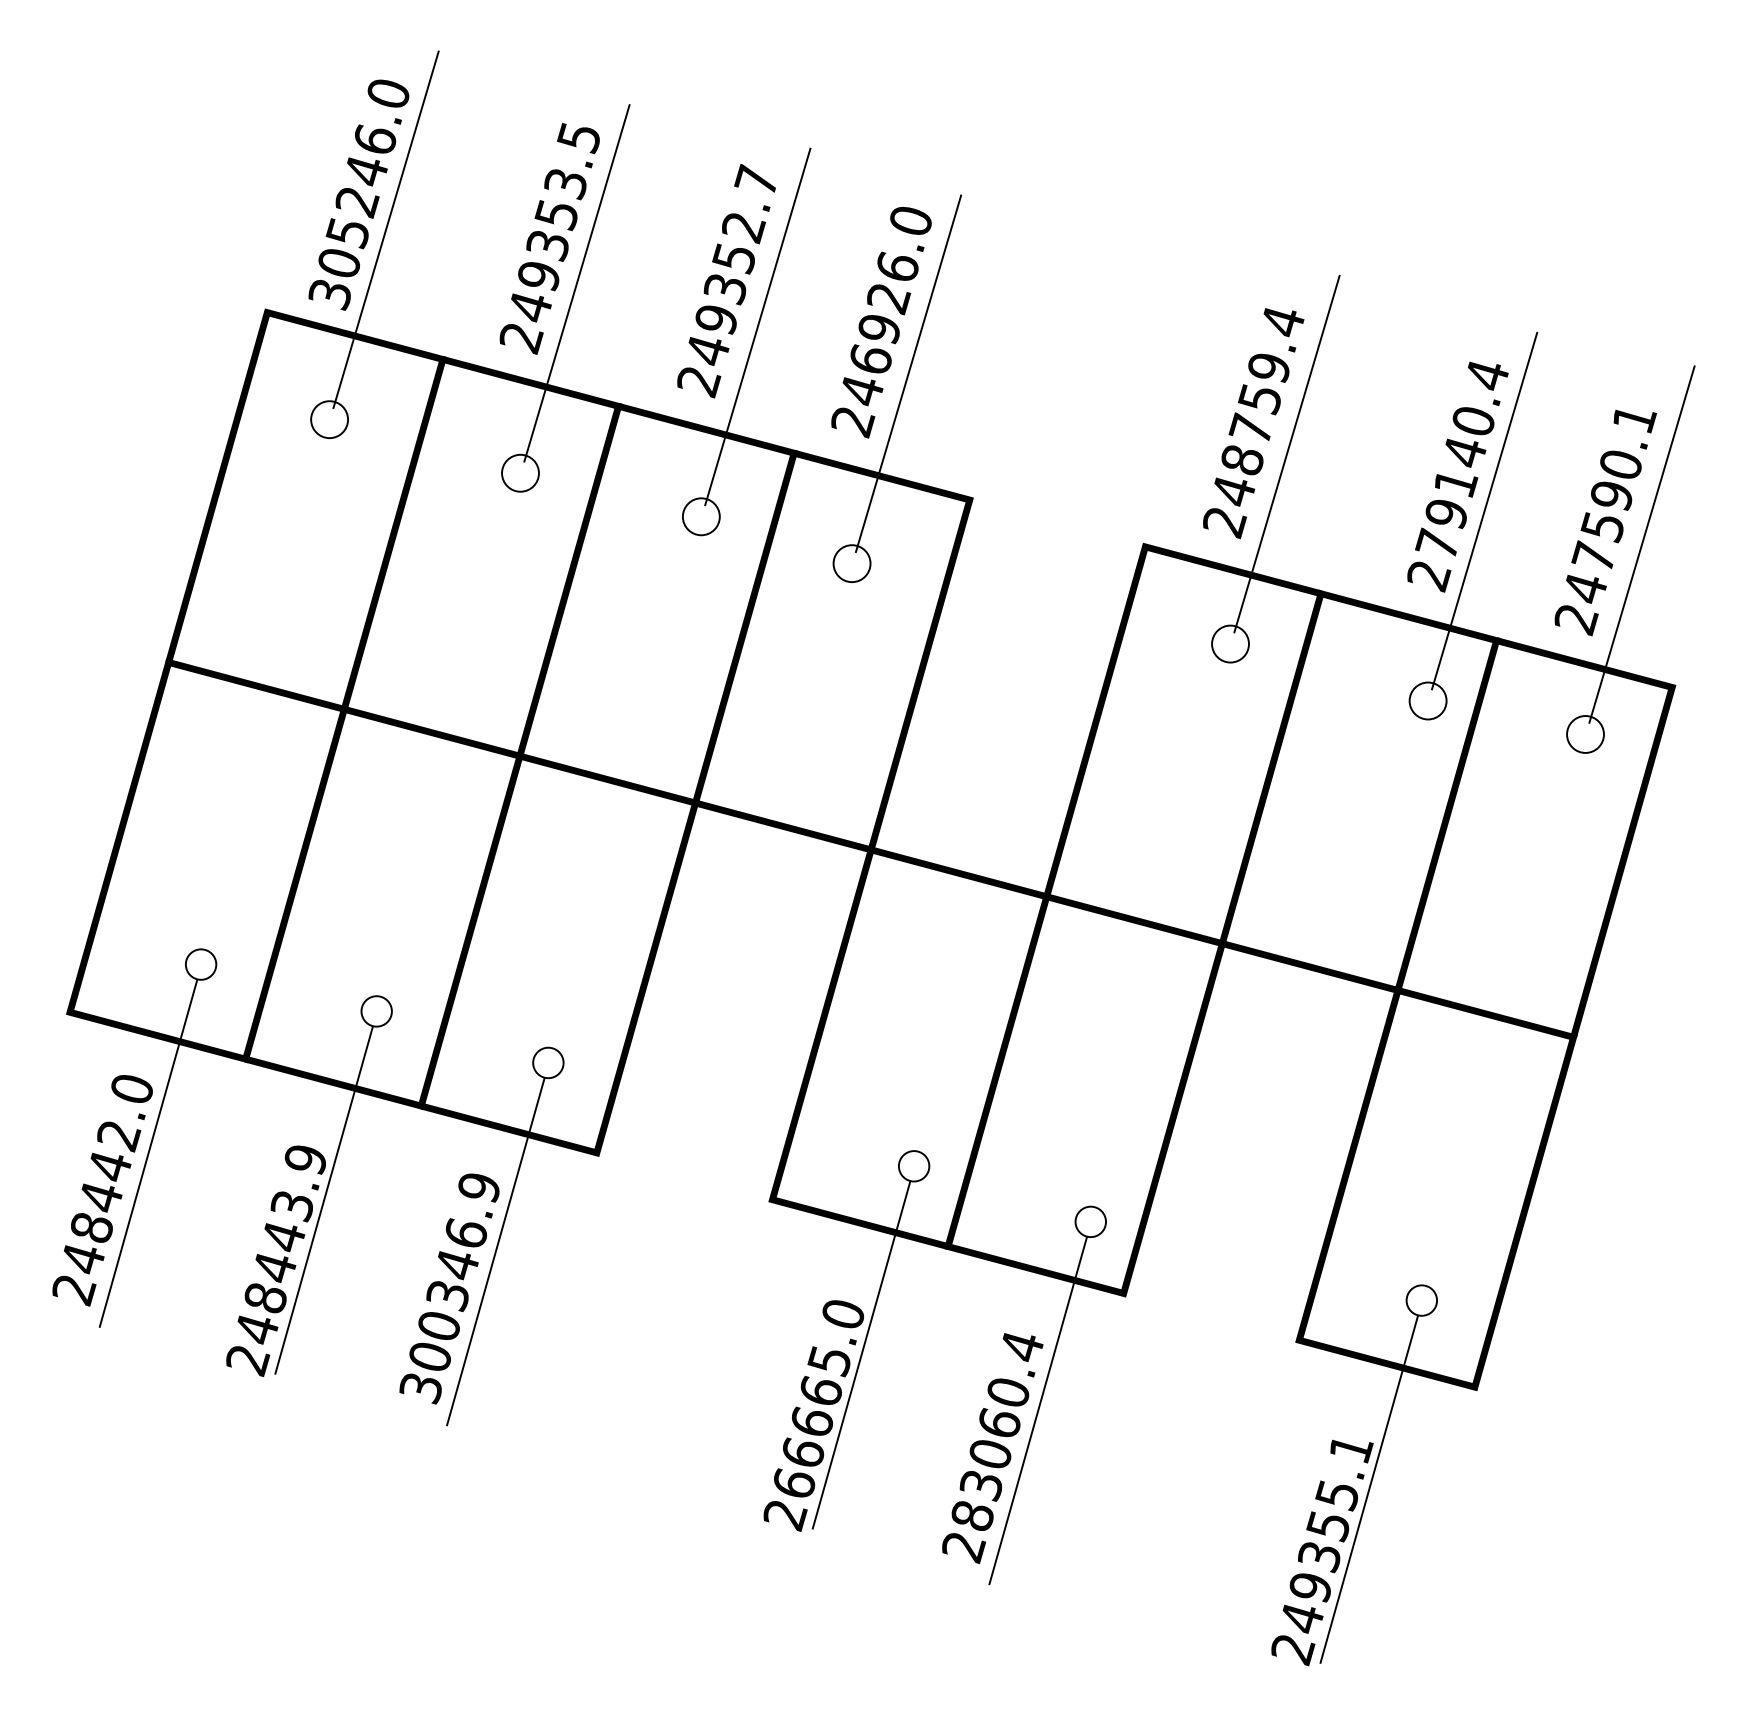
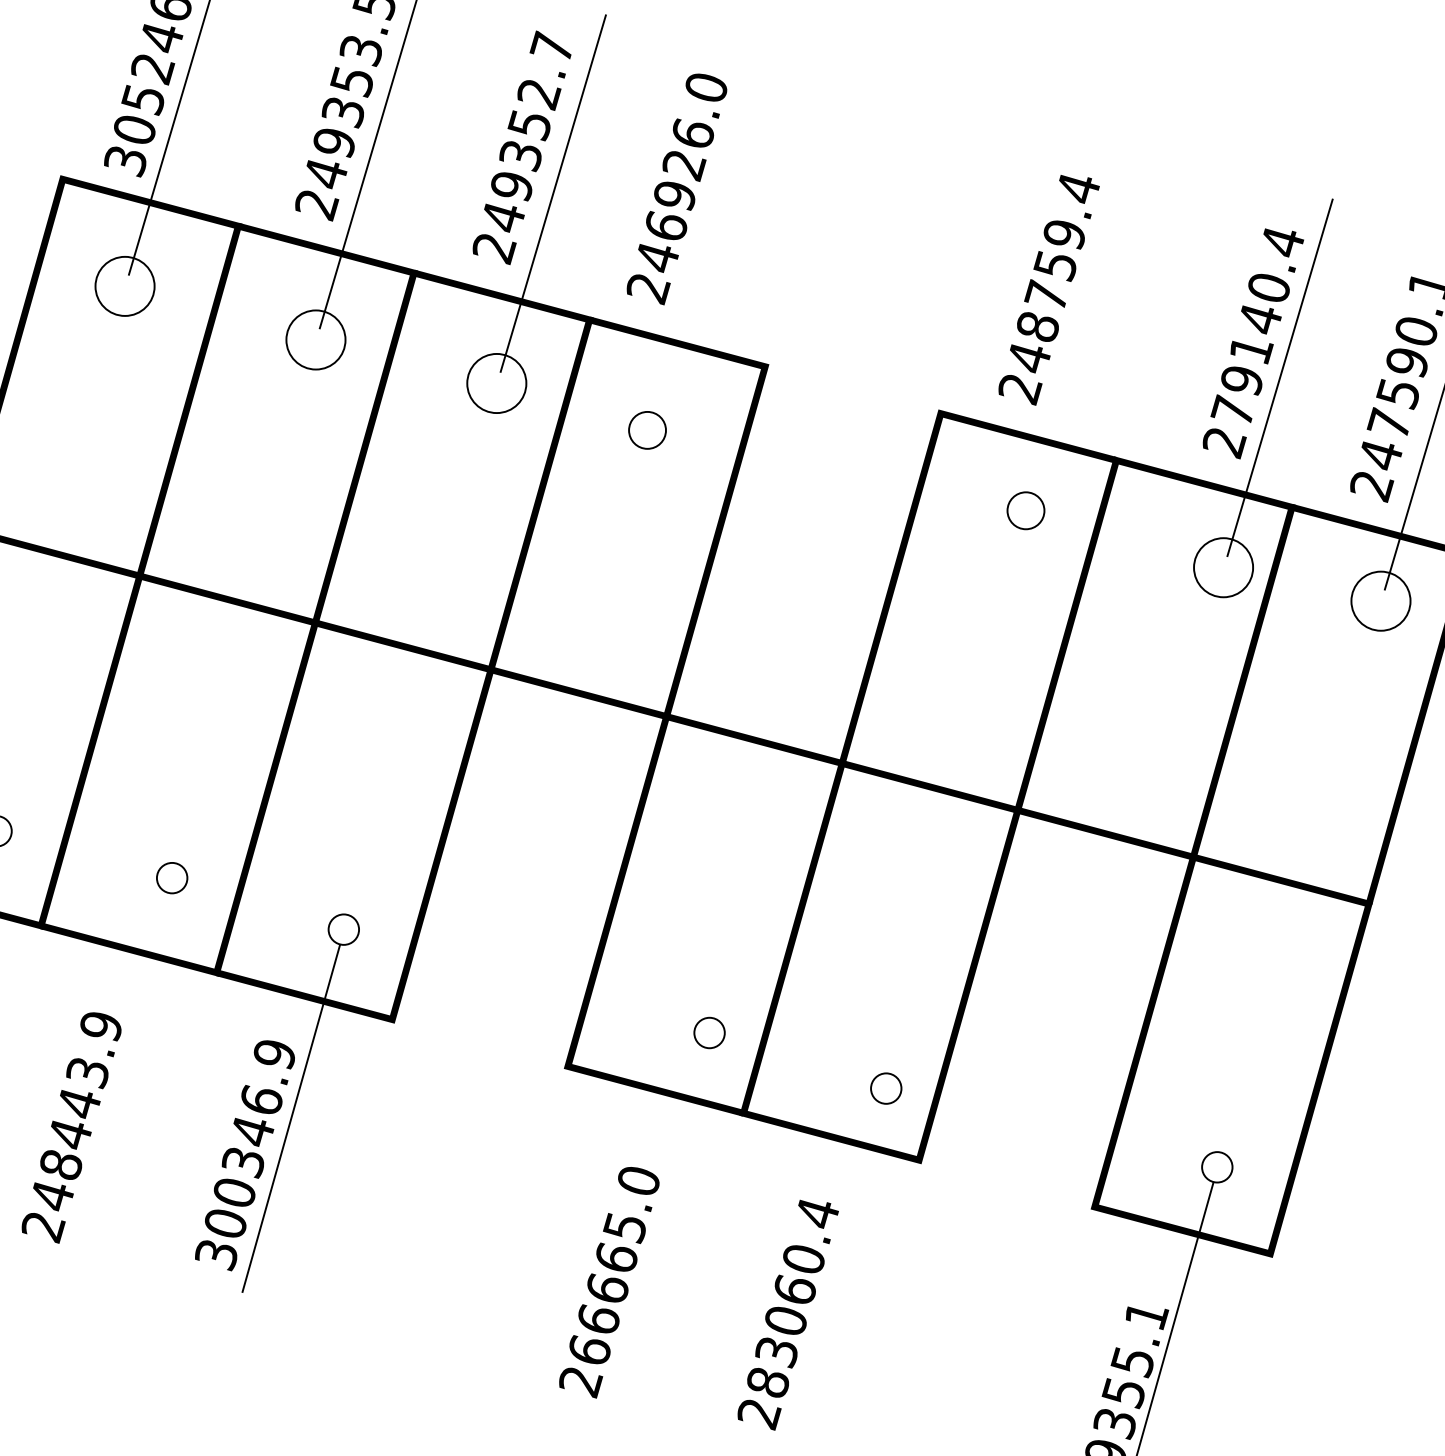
line: (908, 373) -> (703, 240), removed
circle: (329, 419) -> (124, 286), size x1.6
line: (1286, 453) -> (1081, 320), removed
circle: (520, 472) -> (315, 339), size x1.6
circle: (700, 516) -> (495, 383), size x1.6
circle: (1427, 700) -> (1222, 567), size x1.6
circle: (1585, 734) -> (1380, 601), size x1.6
line: (323, 1200) -> (118, 1067), removed
line: (861, 1354) -> (656, 1221), removed
line: (1037, 1410) -> (832, 1277), removed

